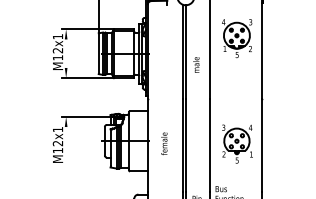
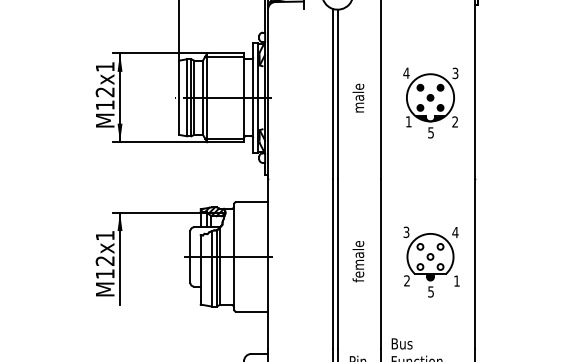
part: (237, 38) -> (431, 102), moved
line: (66, 53) -> (120, 97), added
text: (196, 64) -> (358, 97), moved
line: (66, 141) -> (120, 257), added
text: (164, 143) -> (358, 260), moved

